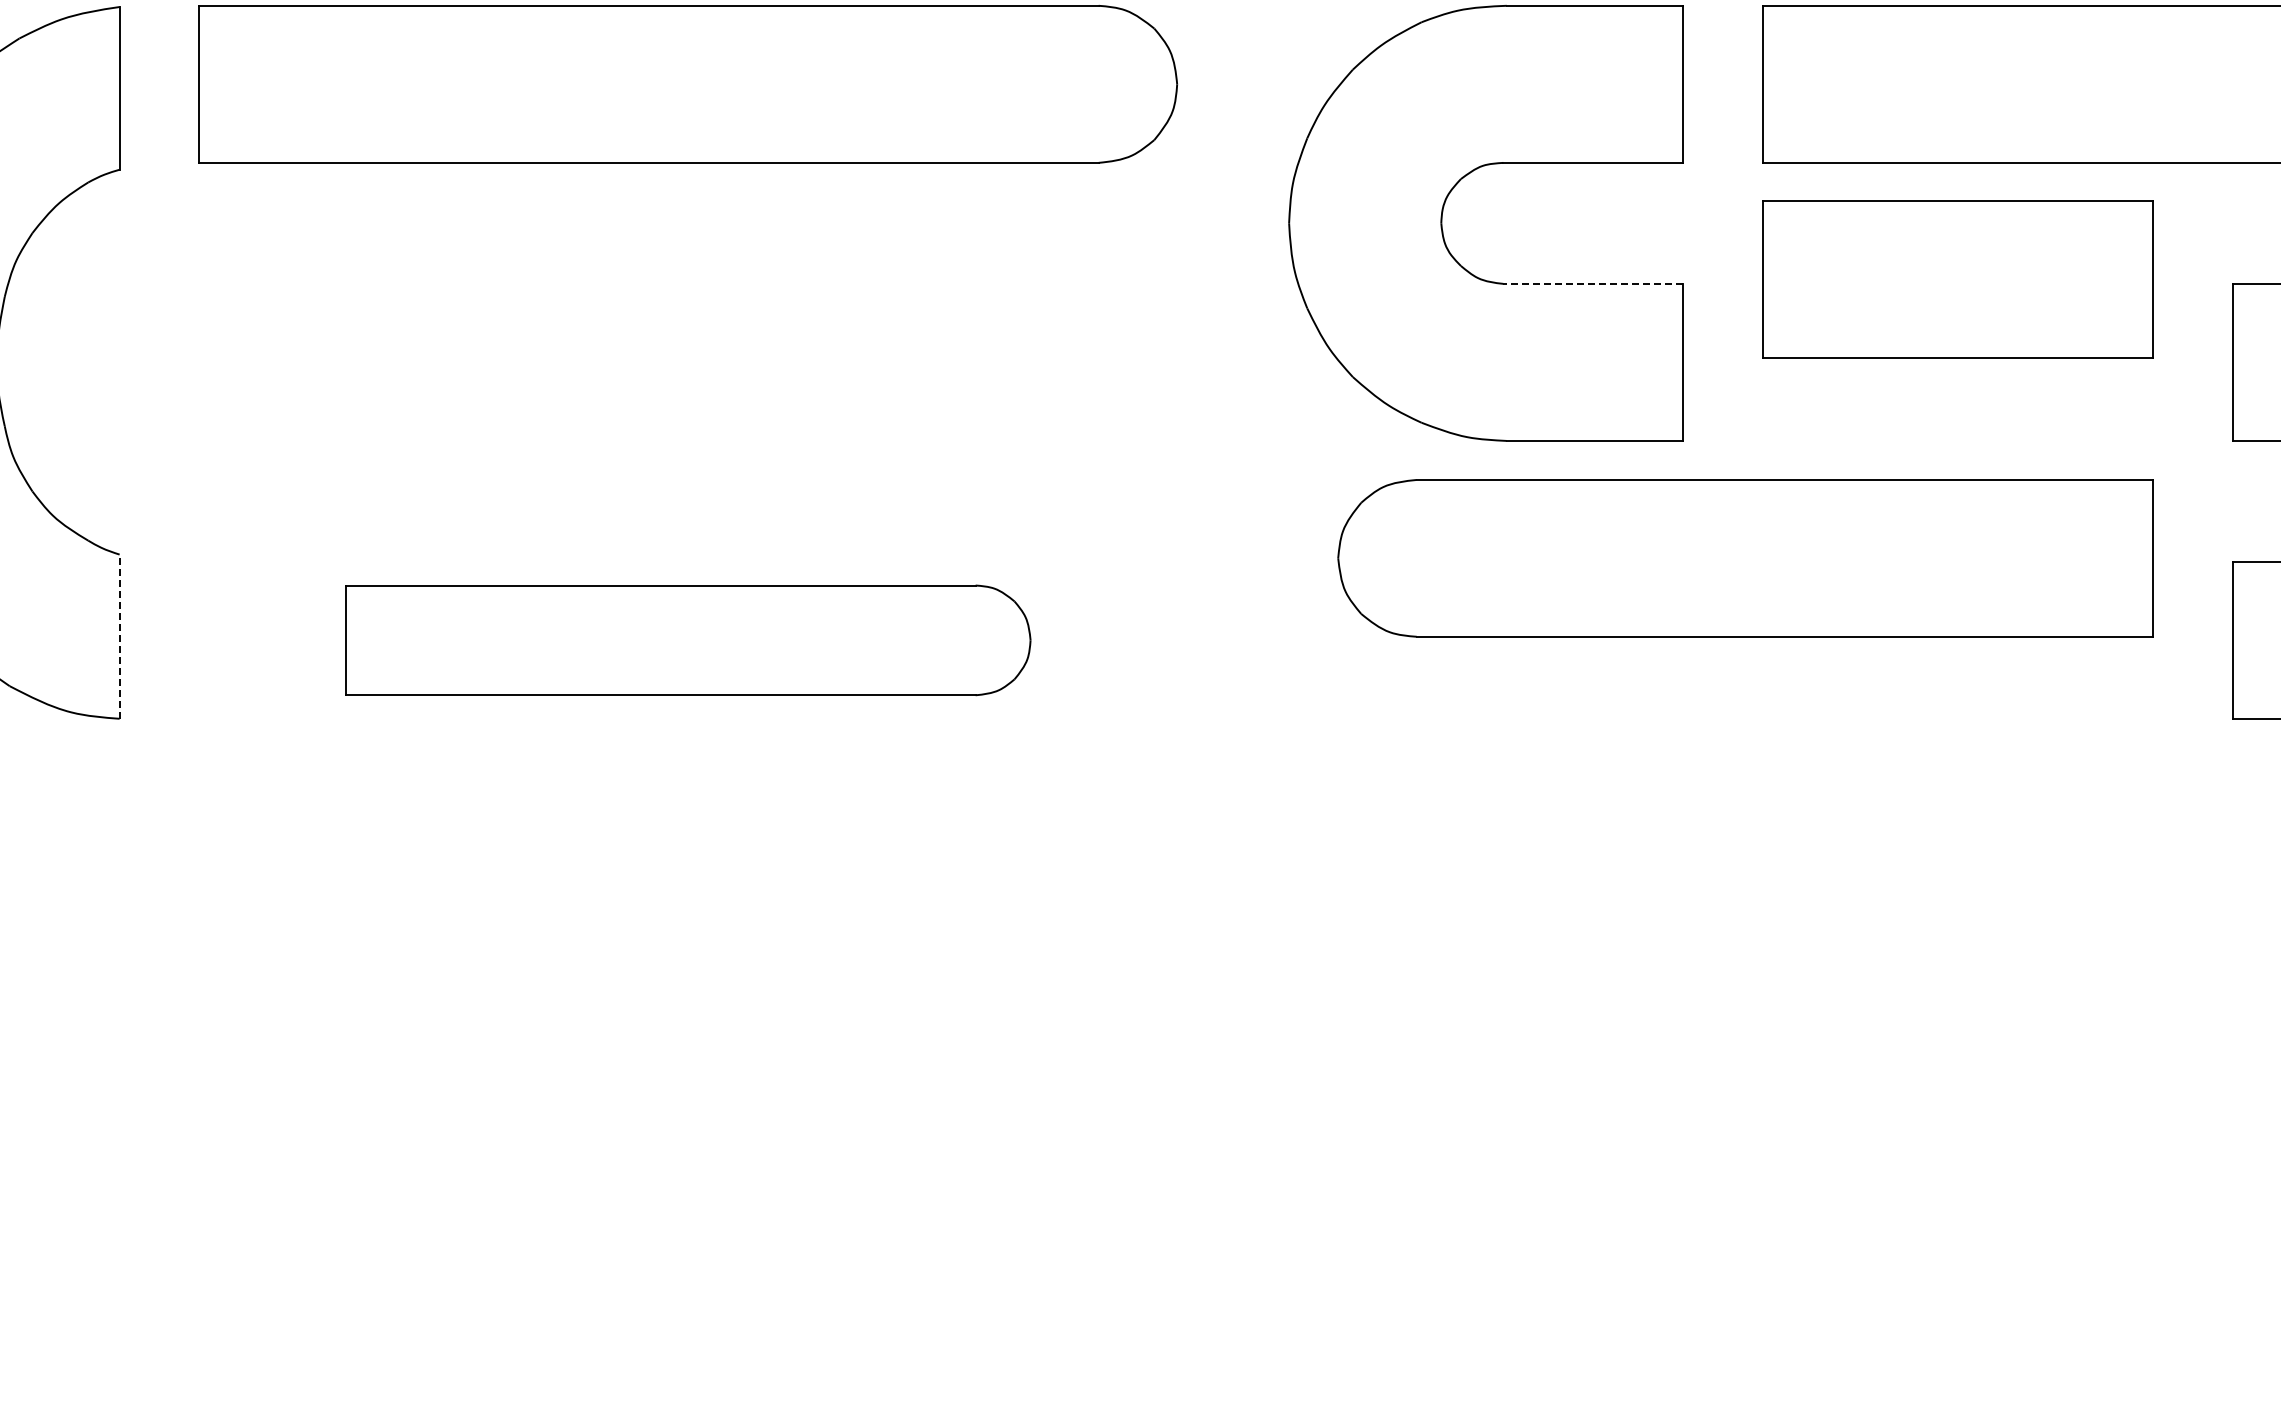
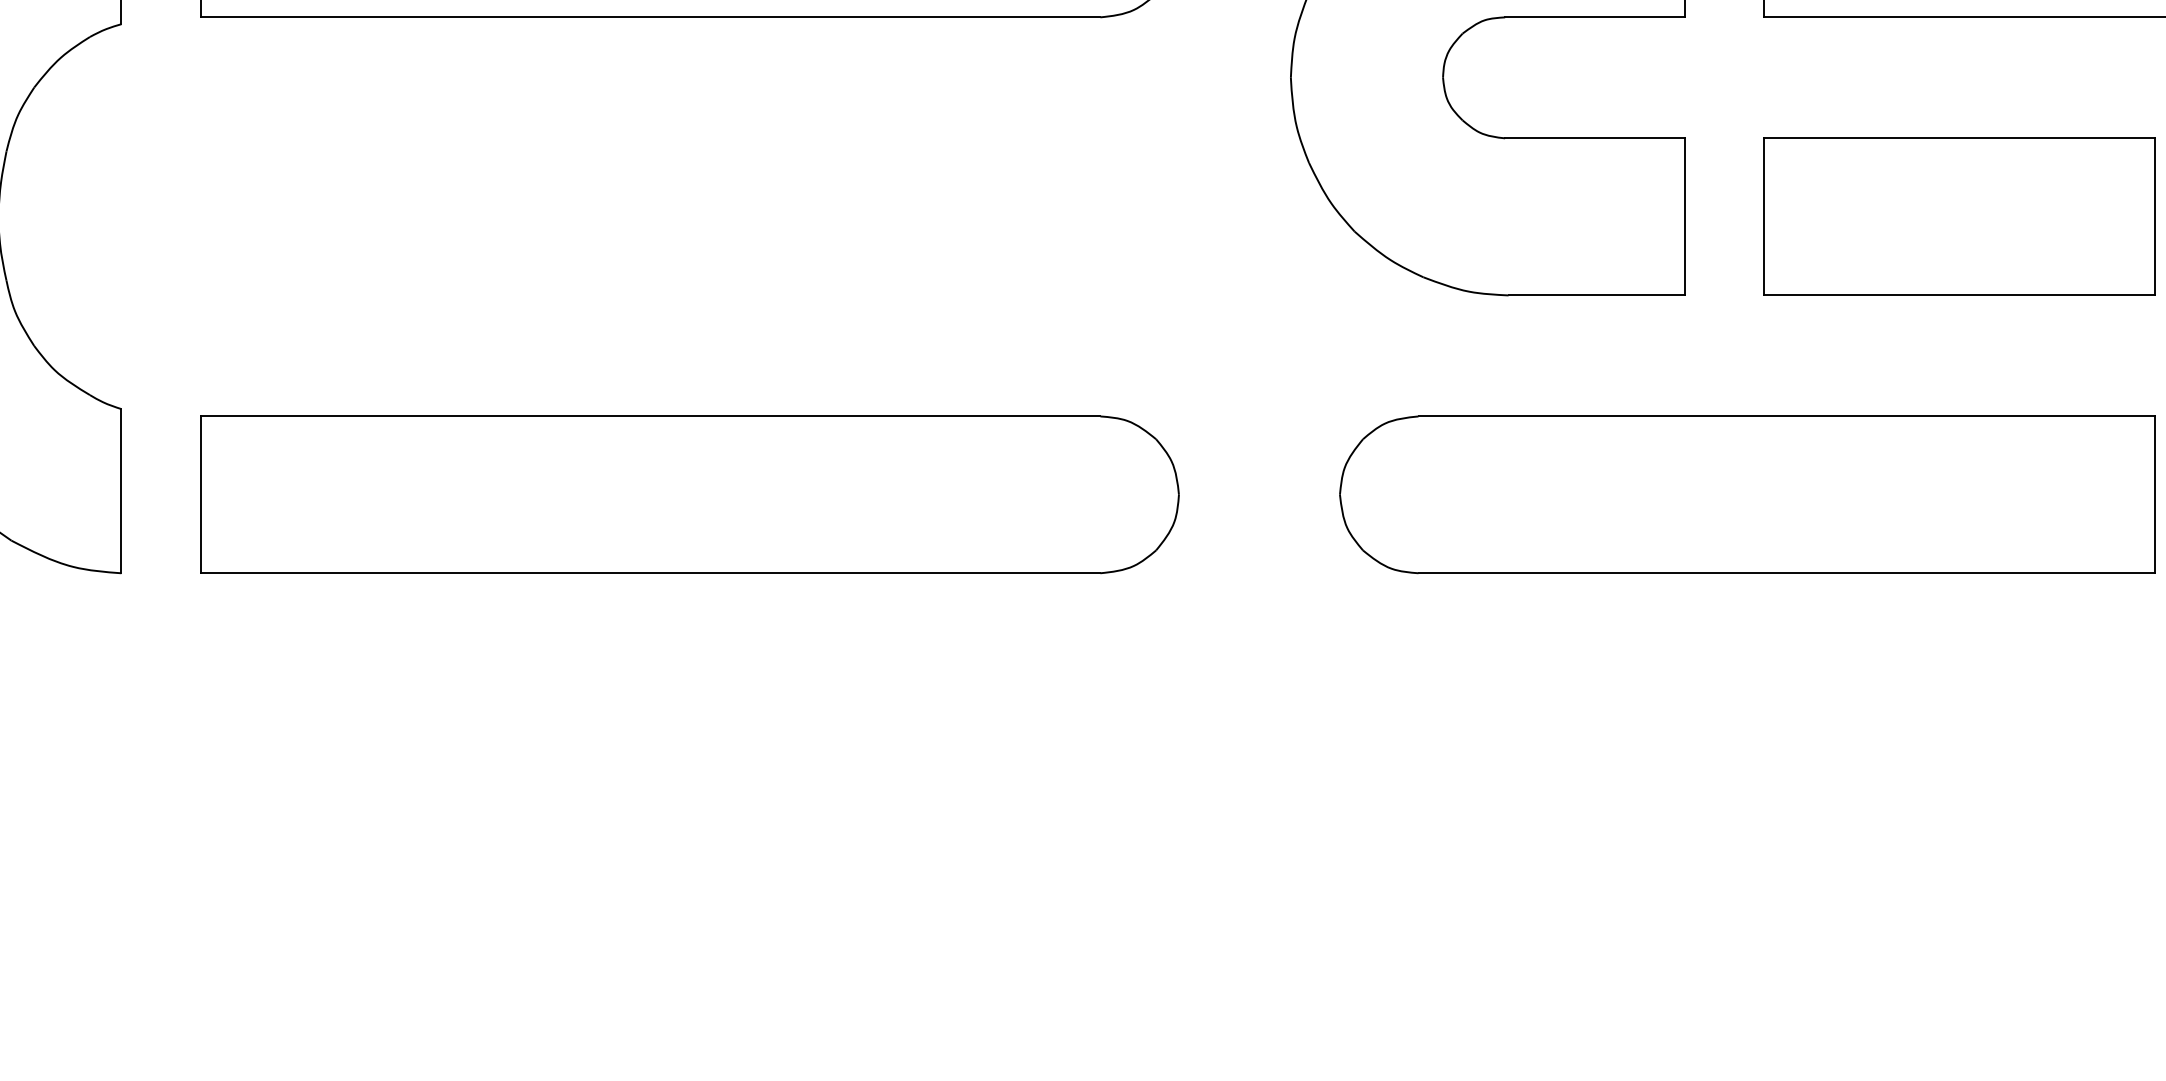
part: (1957, 279) -> (1959, 216), moved
line: (1593, 283) -> (1595, 137), dashed -> solid
part: (1745, 558) -> (1747, 494), moved
line: (119, 636) -> (121, 490), dashed -> solid
part: (688, 640) -> (690, 494), size x1.43

